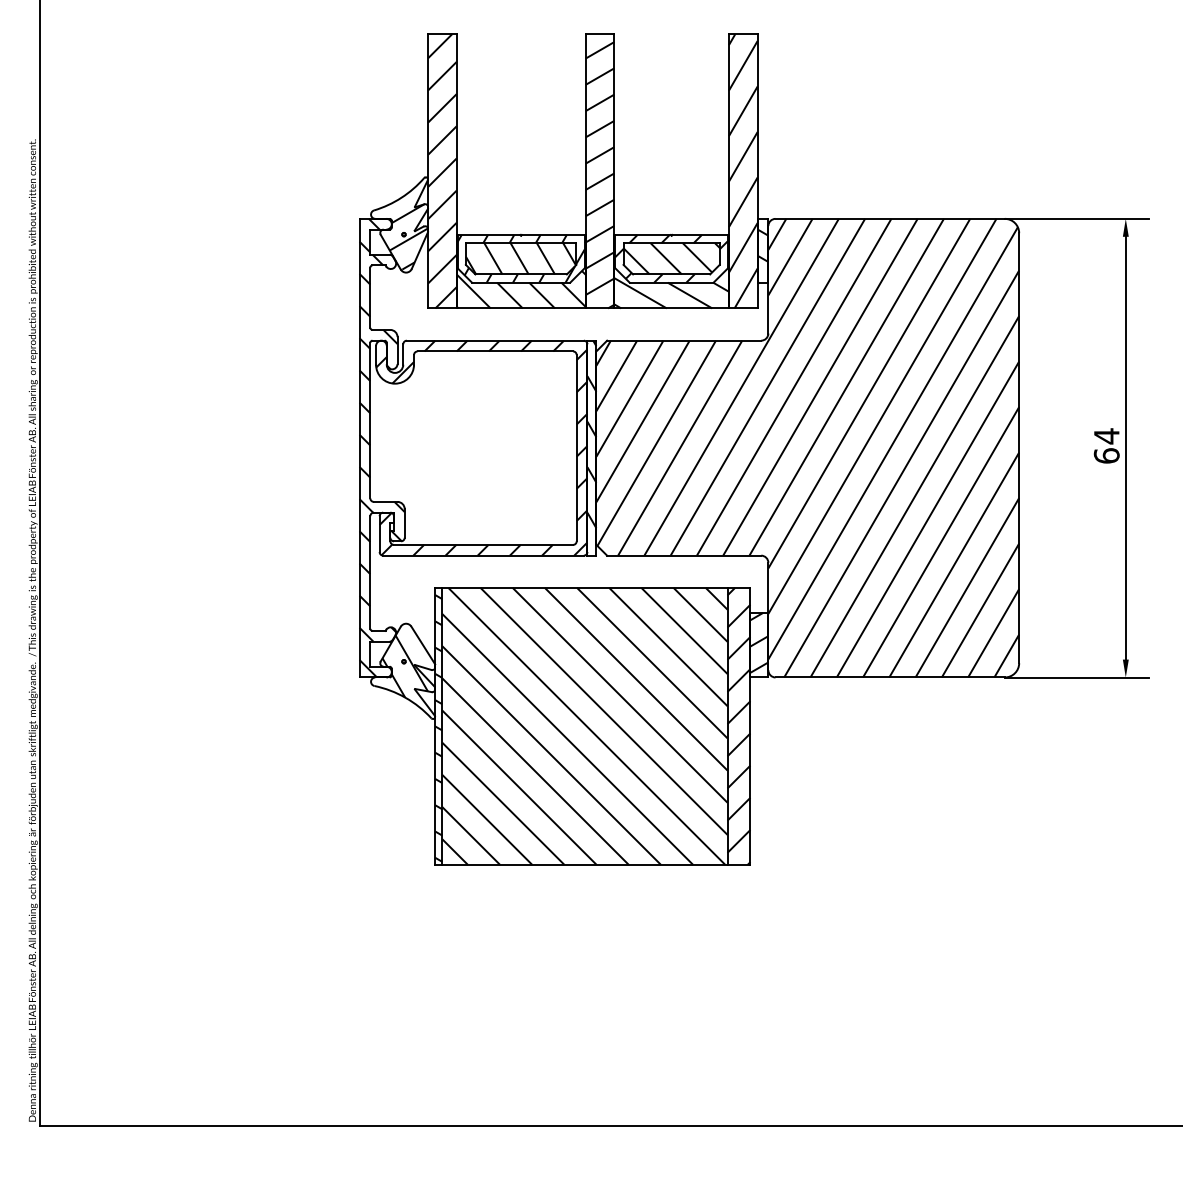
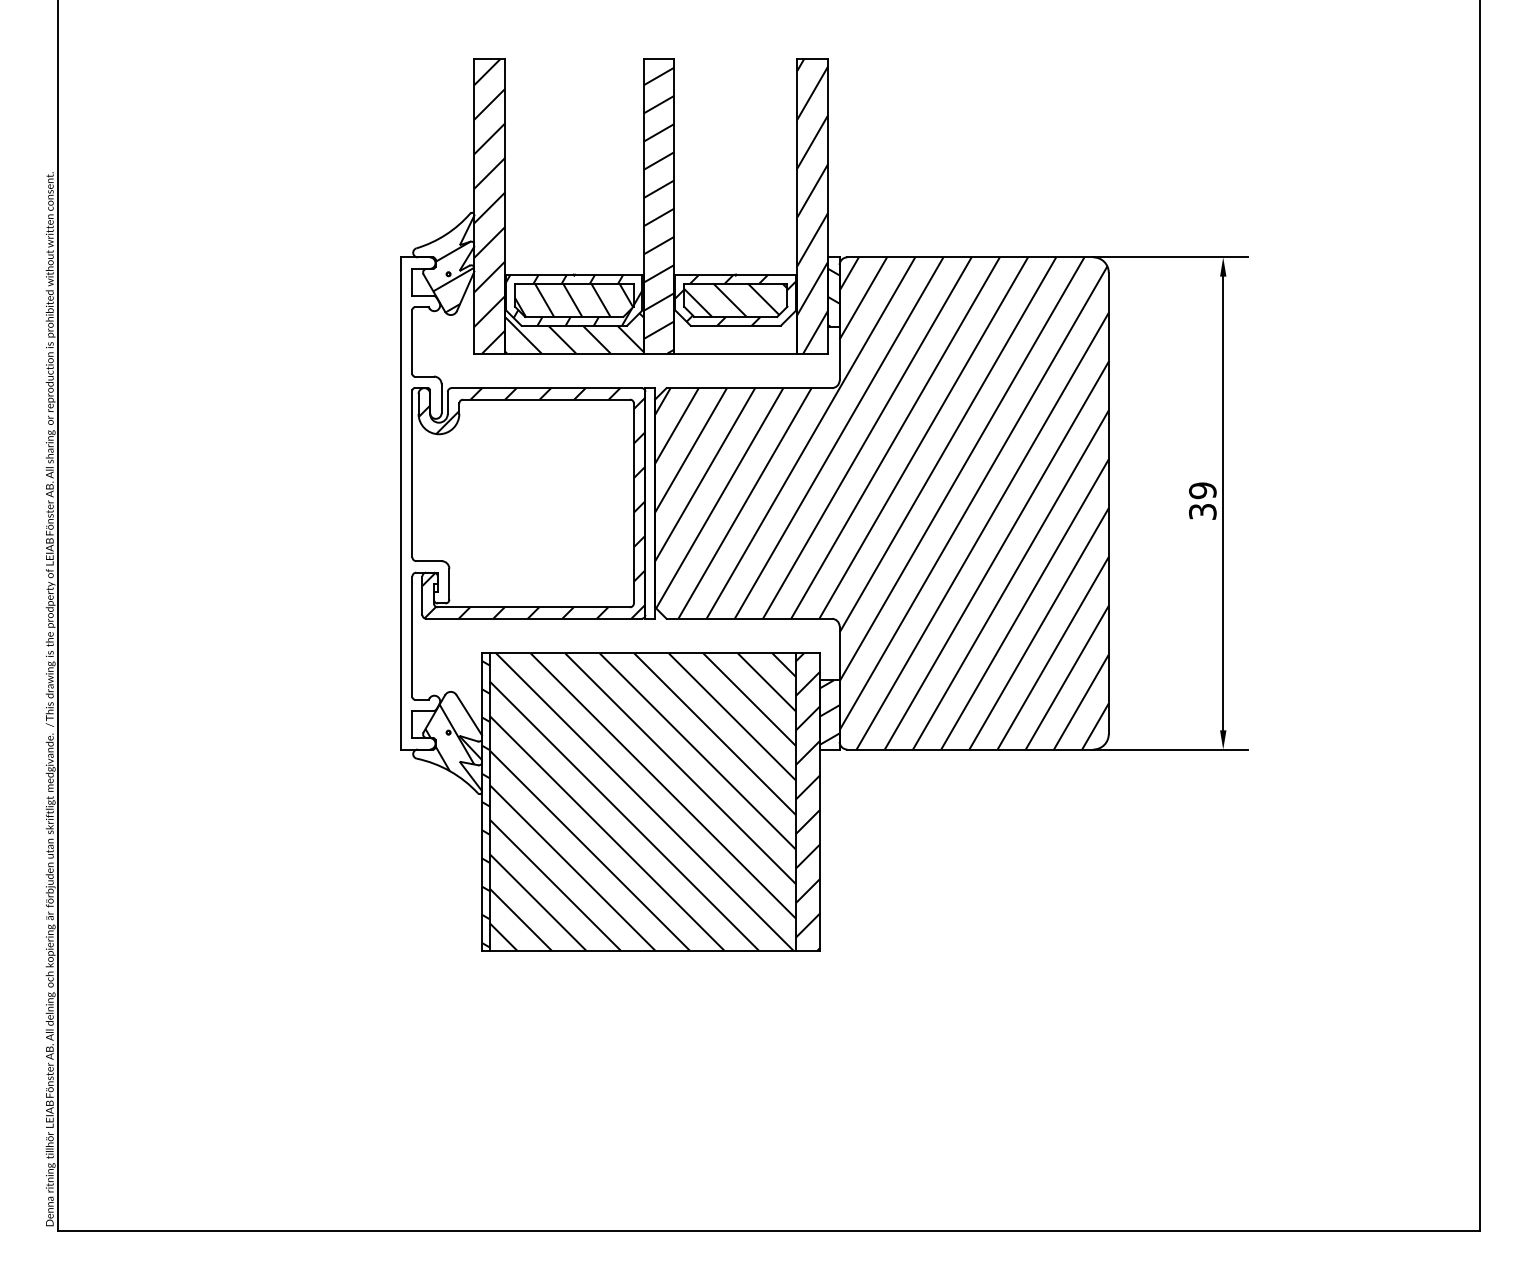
hatch: (671, 273) -> (735, 315), removed
hatch: (592, 434) -> (650, 488), removed
text: (1106, 445) -> (1202, 500), 64 -> 39
hatch: (381, 448) -> (424, 503), removed

